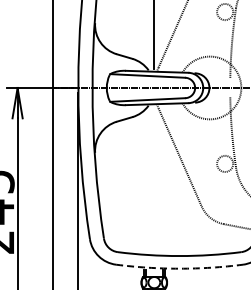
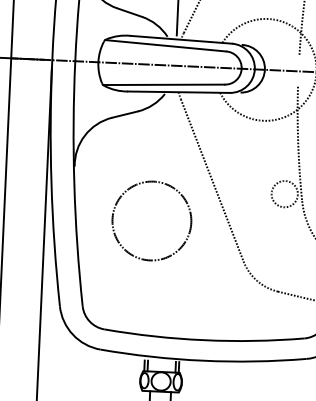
circle: (144, 184) -> (152, 221), added
arc: (179, 268) -> (203, 360), dashed -> solid

